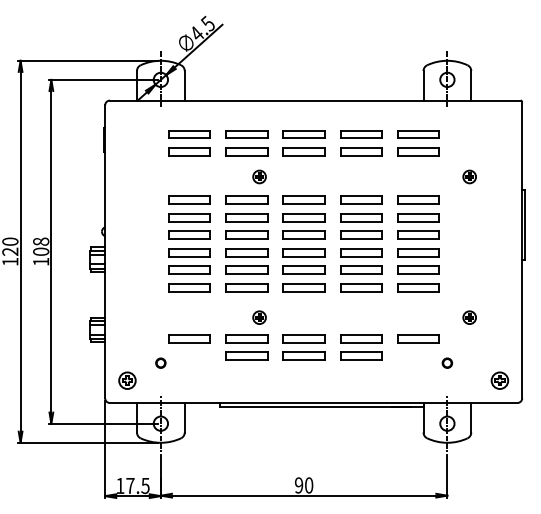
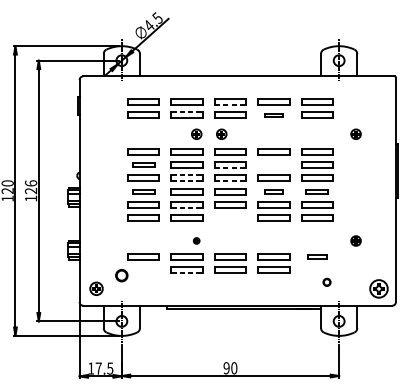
line: (304, 138) -> (230, 105), solid -> dashed
line: (246, 148) -> (186, 112), solid -> dashed
part: (361, 151) -> (274, 114), size x0.6
part: (292, 176) -> (221, 133), added
part: (189, 217) -> (143, 165), size x0.7
part: (361, 217) -> (274, 165), removed
line: (304, 221) -> (230, 168), solid -> dashed
line: (246, 231) -> (186, 175), solid -> dashed
line: (246, 239) -> (186, 181), solid -> dashed
line: (304, 239) -> (230, 181), solid -> dashed
text: (41, 246) -> (31, 187), 108 -> 126
part: (189, 252) -> (143, 191), size x0.7
part: (361, 252) -> (274, 191), size x0.6
part: (418, 252) -> (317, 191), size x0.7
line: (246, 274) -> (186, 208), solid -> dashed
part: (303, 287) -> (230, 218), removed
part: (259, 317) -> (196, 240), size x0.6
part: (418, 338) -> (317, 256), size x0.6
line: (246, 360) -> (186, 273), solid -> dashed
part: (160, 362) -> (121, 275), size x1.6
part: (446, 362) -> (326, 281), moved
part: (499, 380) -> (378, 288), size x1.4

